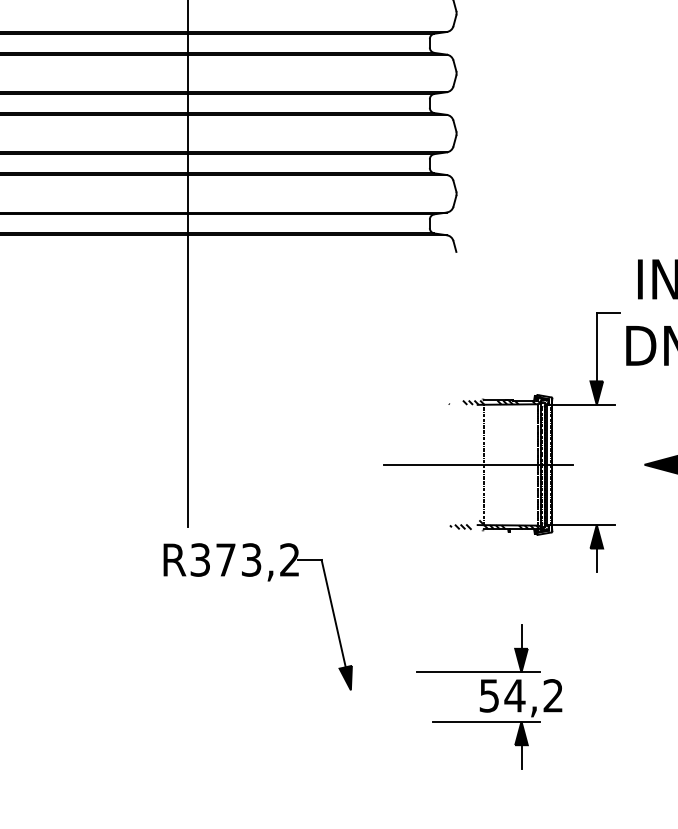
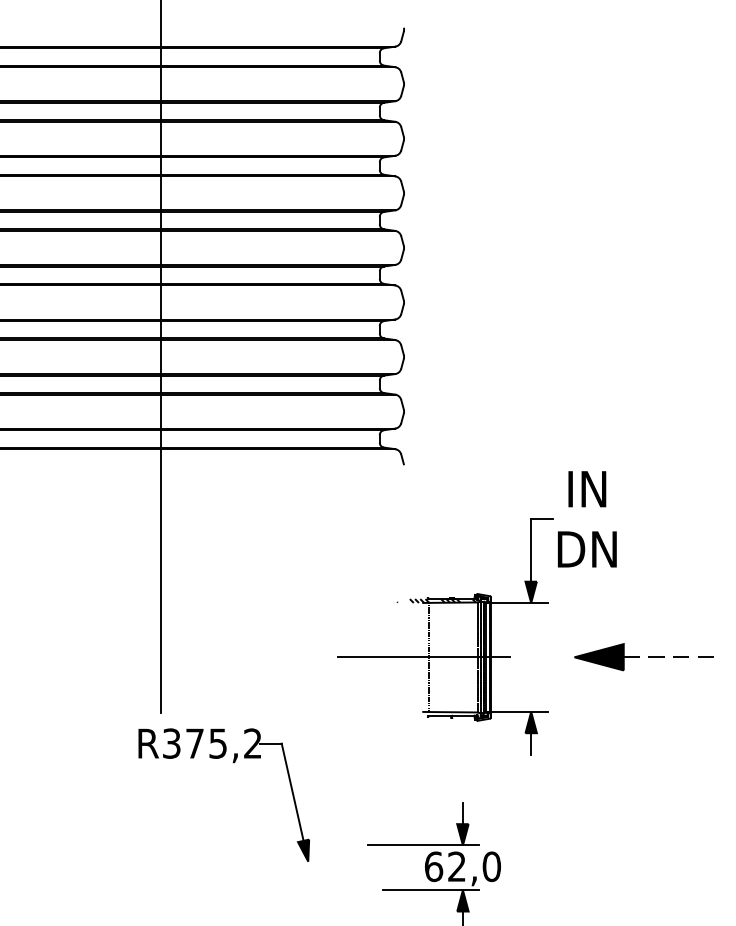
hatch: (495, 525) -> (439, 712), removed
text: (251, 559) -> (218, 743), R373,2 -> R375,2
text: (522, 695) -> (463, 866), 54,2 -> 62,0

